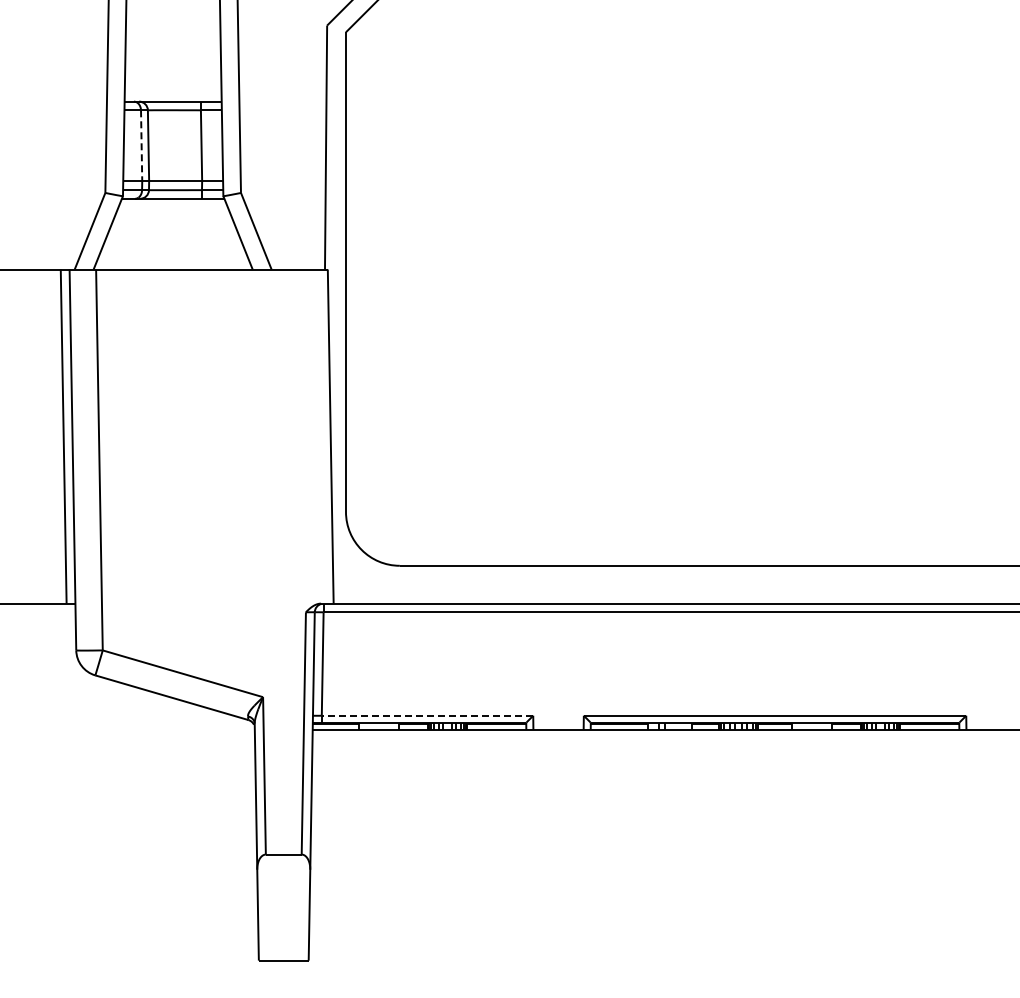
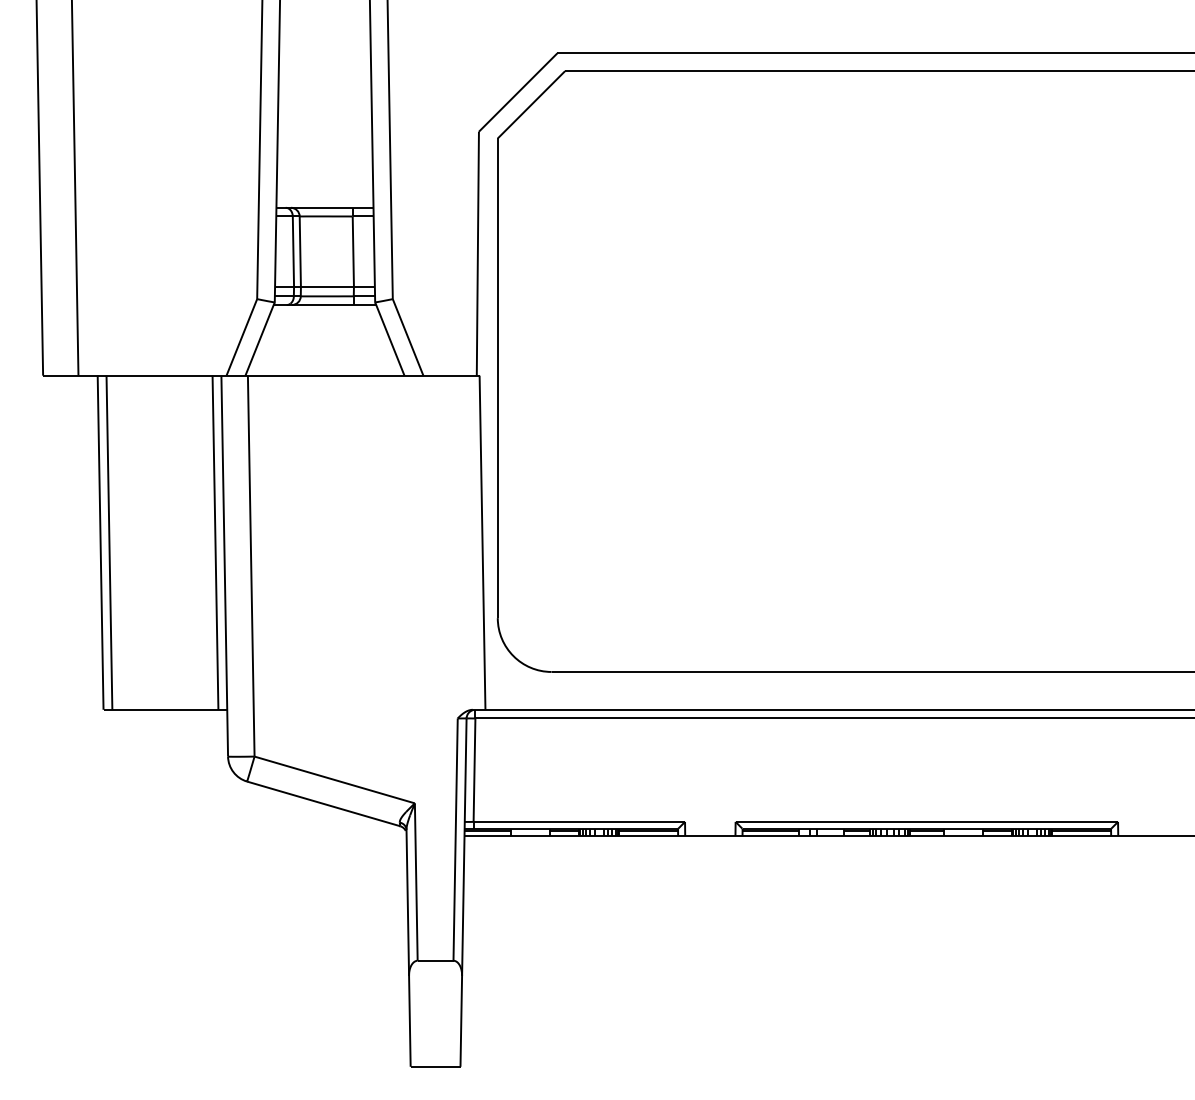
line: (141, 146) -> (293, 252), dashed -> solid
line: (427, 715) -> (579, 821), dashed -> solid

